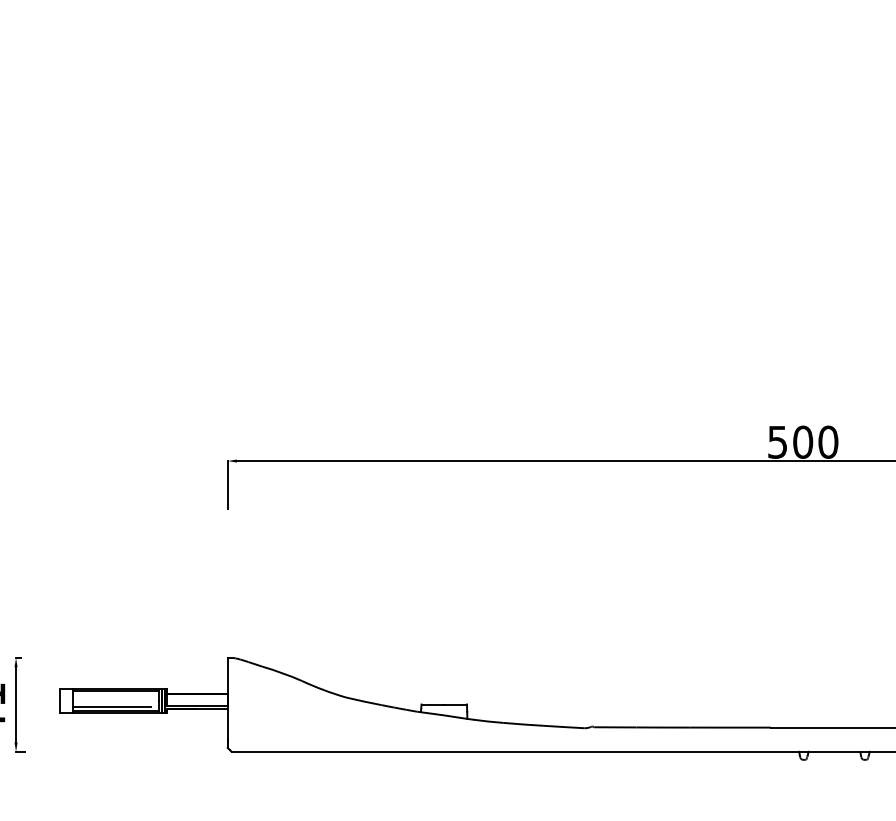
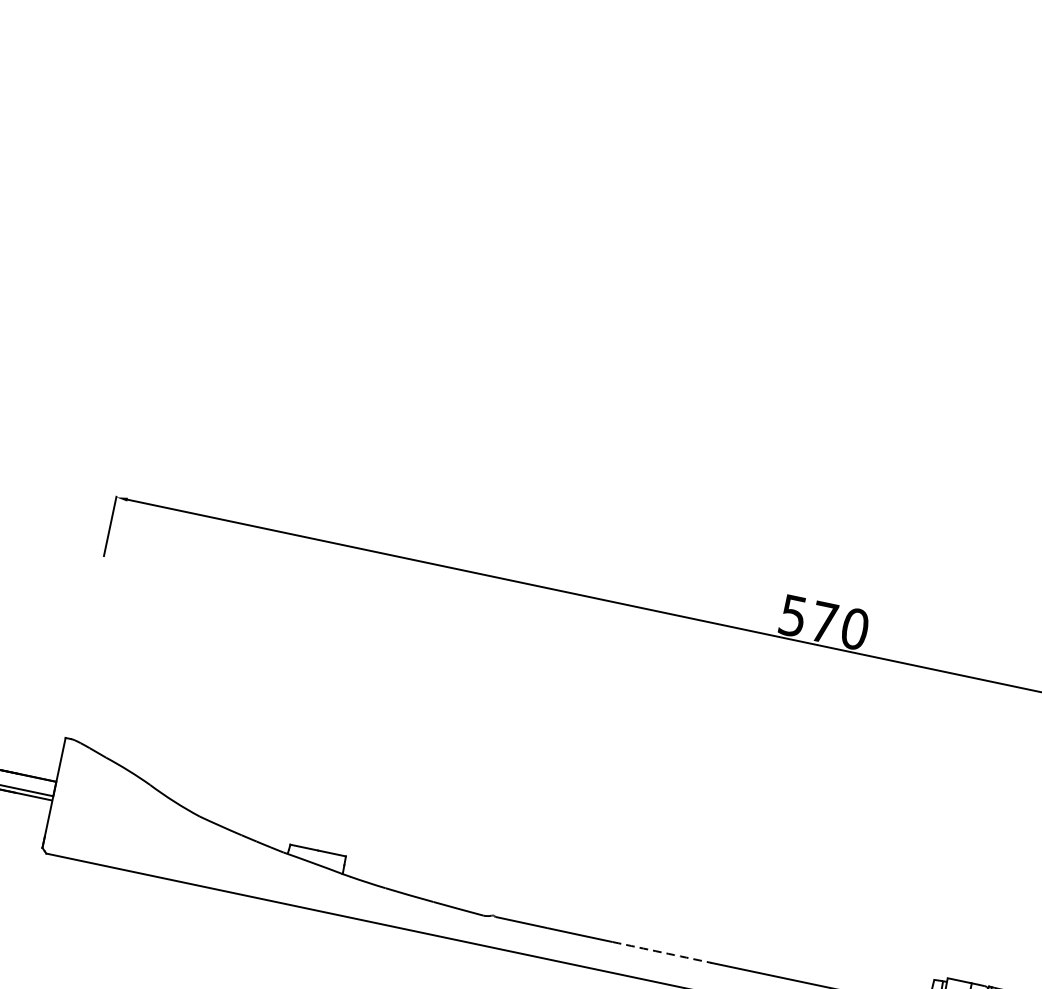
text: (803, 441) -> (824, 621), 500 -> 570
arc: (730, 727) -> (662, 952), solid -> dashed

